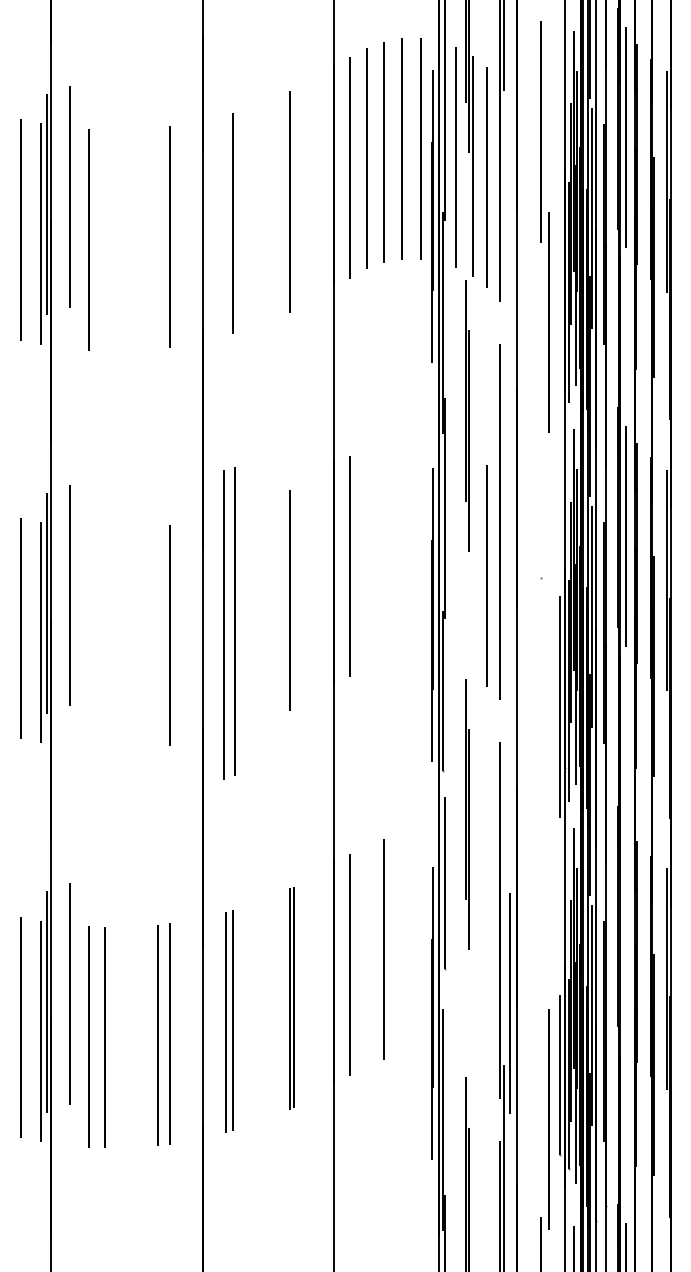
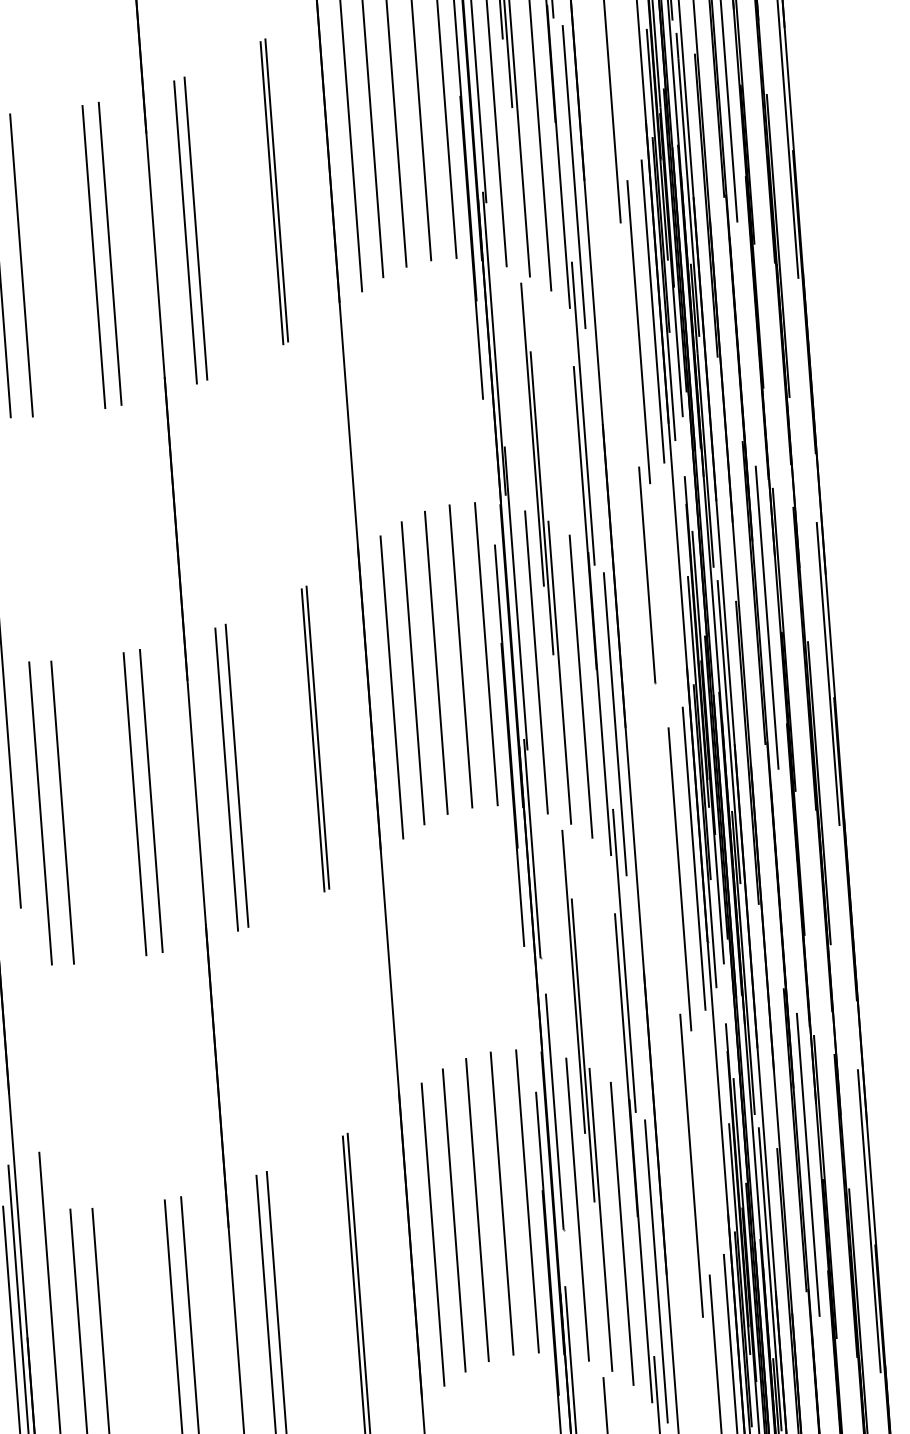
line: (294, 199) -> (277, 189), added
line: (510, 206) -> (574, 176), added
line: (225, 225) -> (185, 232), added
line: (157, 238) -> (93, 257), added
line: (105, 240) -> (22, 265), added
line: (559, 308) -> (652, 311), added
line: (503, 378) -> (582, 413), added
line: (541, 498) -> (647, 574), added
line: (402, 547) -> (461, 656), added
line: (420, 547) -> (486, 654), added
line: (383, 550) -> (435, 662), added
line: (455, 555) -> (535, 661), added
line: (366, 556) -> (412, 672), added
line: (472, 564) -> (559, 672), added
line: (294, 598) -> (318, 737), added
line: (510, 604) -> (615, 723), added
part: (229, 622) -> (231, 777), size x0.71
line: (158, 636) -> (135, 803), added
line: (89, 638) -> (41, 813), added
line: (105, 638) -> (63, 811), added
line: (548, 720) -> (679, 878), added
line: (503, 776) -> (623, 960), added
line: (541, 928) -> (691, 1164), added
line: (625, 934) -> (807, 1164), added
line: (402, 945) -> (502, 1202), added
line: (420, 945) -> (527, 1200), added
line: (456, 954) -> (577, 1209), added
line: (366, 955) -> (454, 1220), added
line: (472, 963) -> (600, 1220), added
line: (487, 974) -> (622, 1233), added

